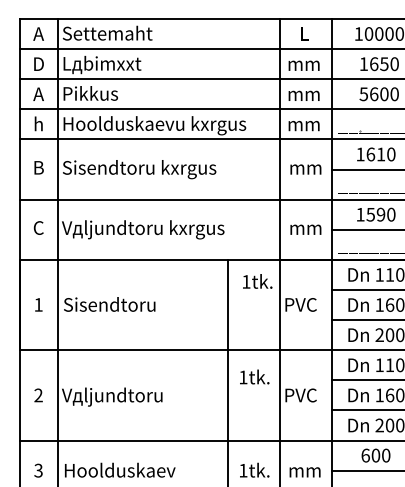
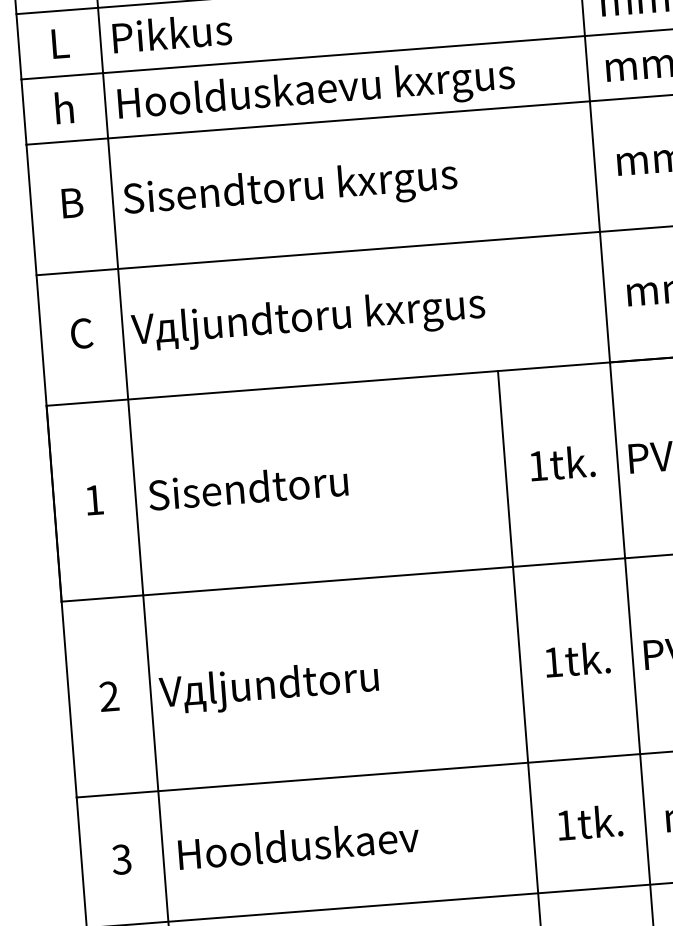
text: (38, 93) -> (58, 42), A -> L
text: (257, 281) -> (562, 463), moved
text: (254, 376) -> (577, 658), moved

